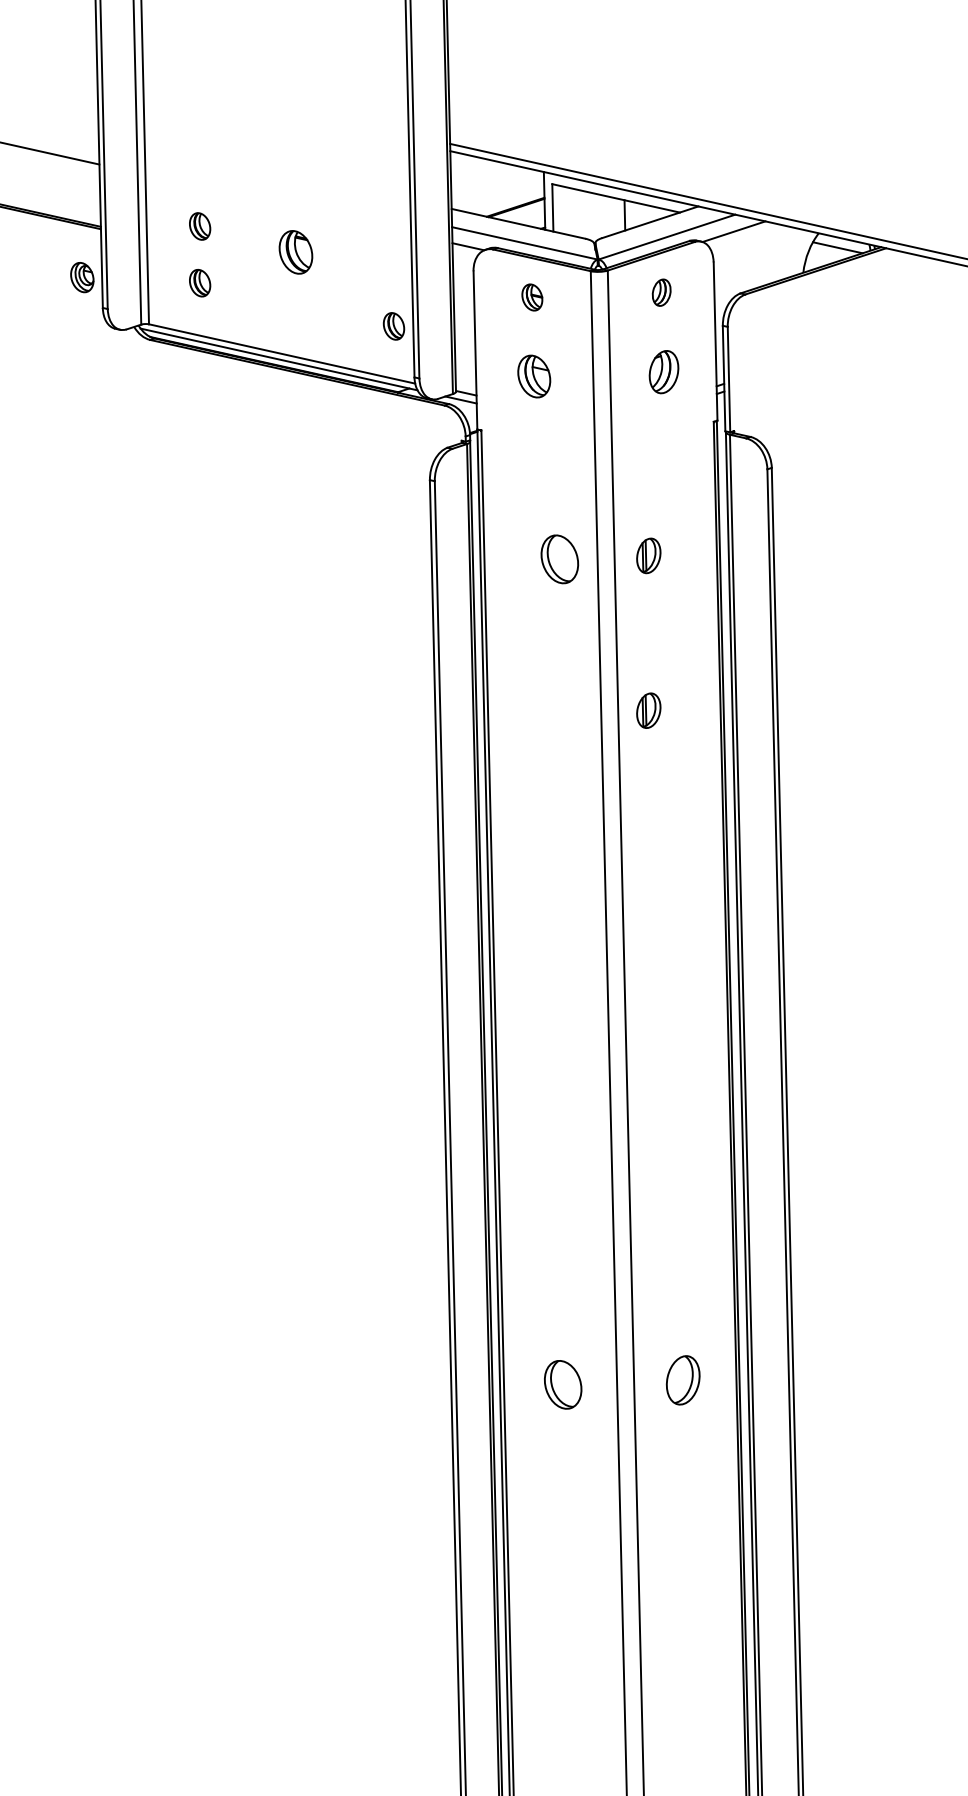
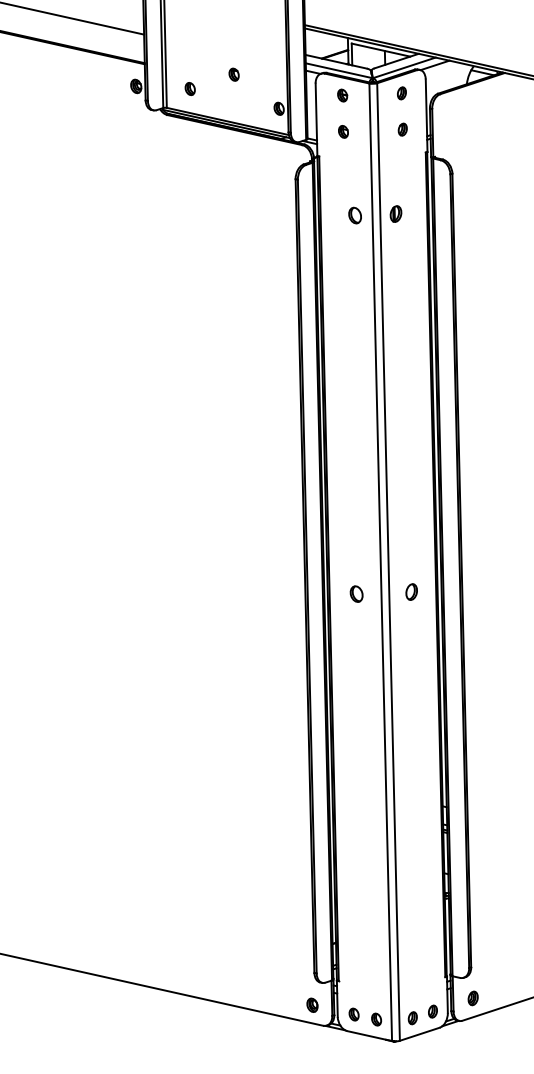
part: (198, 225) -> (189, 62), removed
part: (294, 251) -> (233, 74), size x0.62
part: (662, 371) -> (402, 129), size x0.62
part: (534, 375) -> (343, 131), size x0.62
part: (558, 559) -> (354, 215), size x0.71
part: (647, 709) -> (395, 284), removed
part: (682, 1378) -> (411, 591), size x0.71
part: (562, 1383) -> (356, 593), size x0.71

